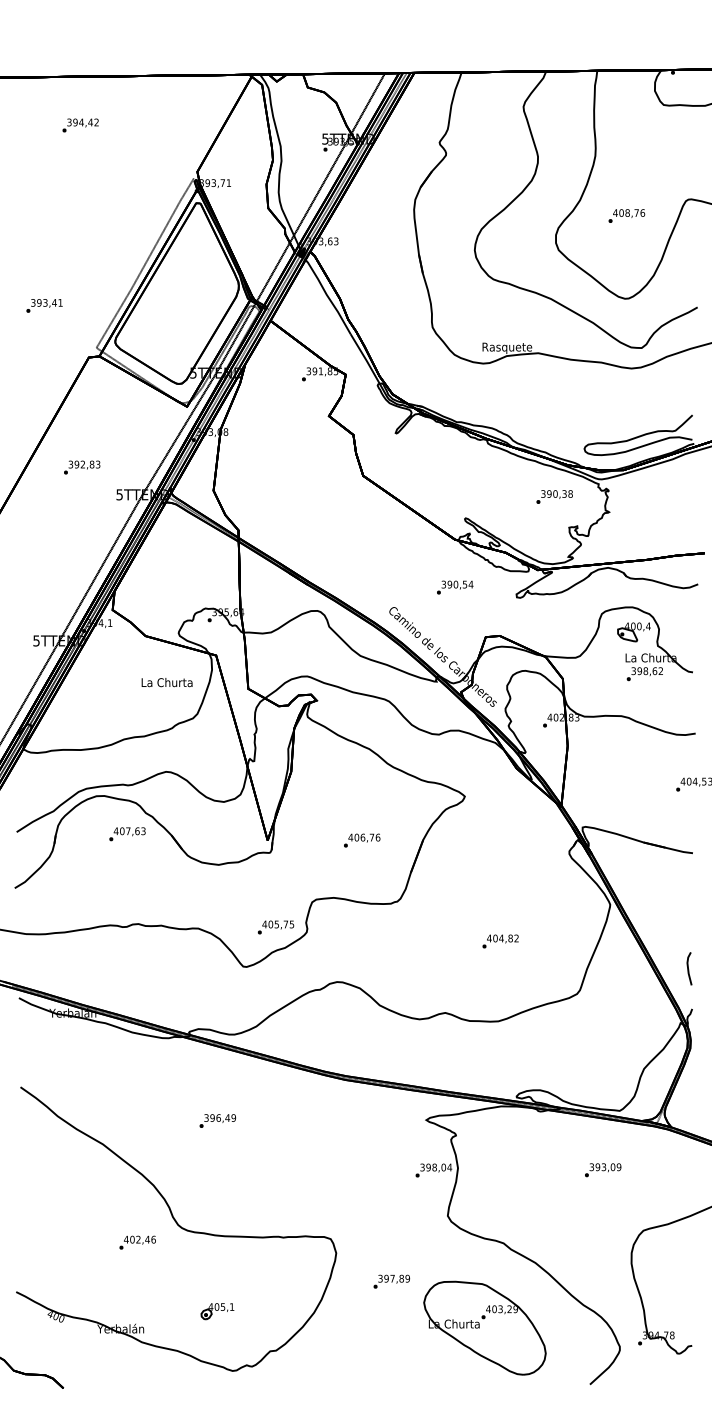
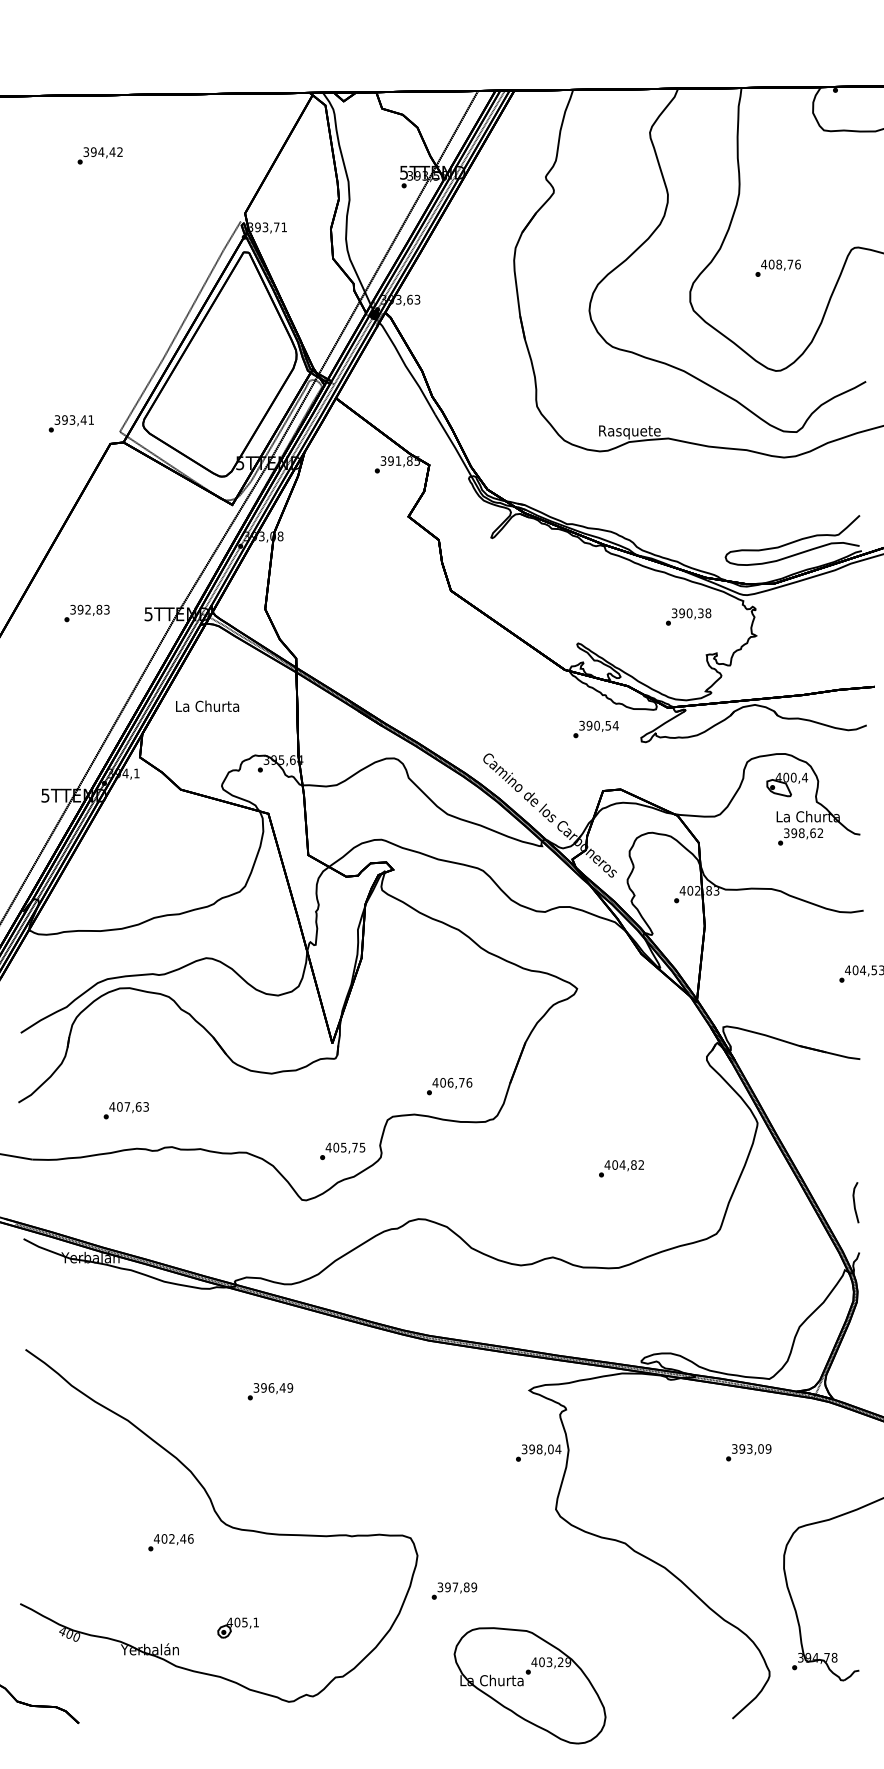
text: (43, 305) -> (70, 423), moved
text: (81, 467) -> (86, 613), moved
text: (454, 587) -> (595, 729), moved
text: (167, 681) -> (207, 705), moved
text: (126, 834) -> (125, 1110), moved
text: (362, 840) -> (449, 1086), moved
text: (391, 1281) -> (454, 1590), moved
part: (217, 1311) -> (237, 1627), moved
part: (484, 1327) -> (529, 1685), moved

